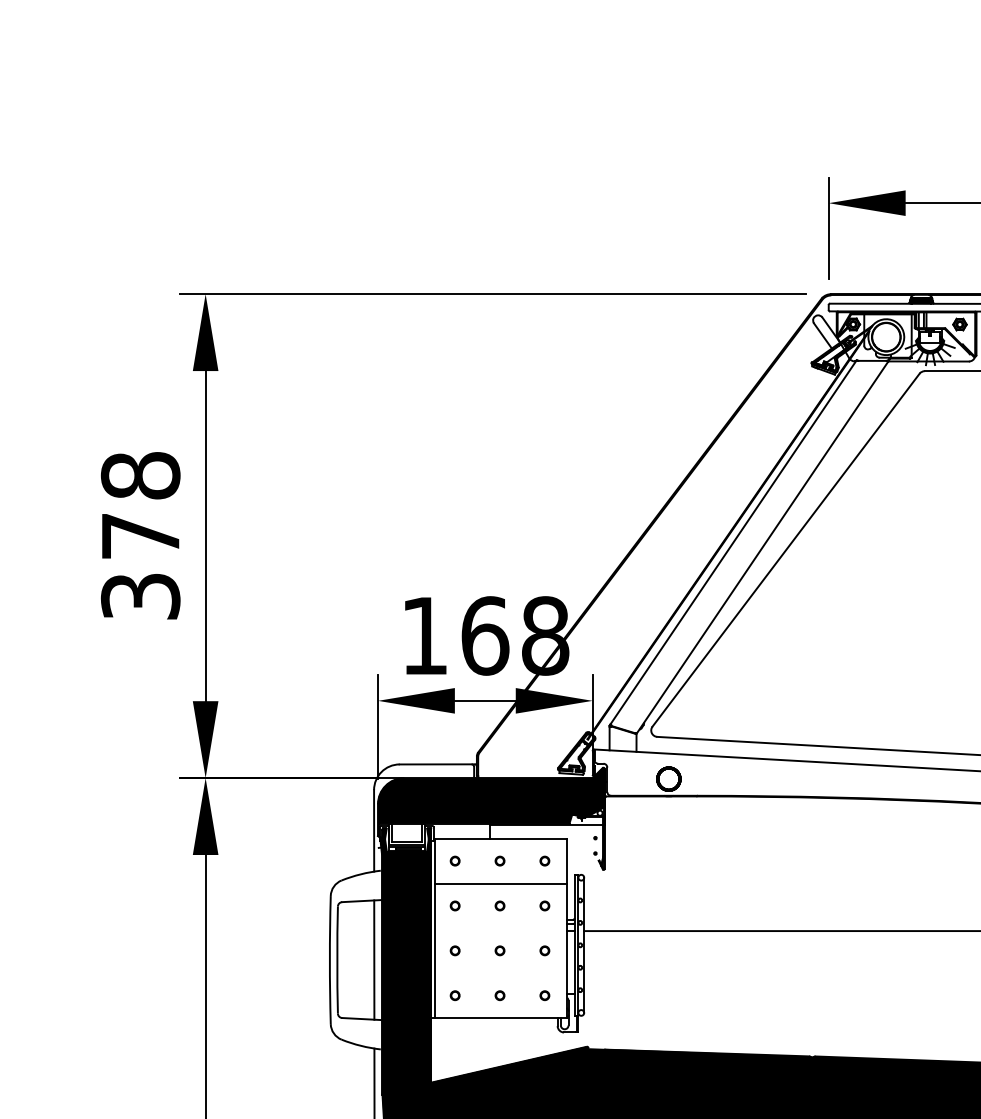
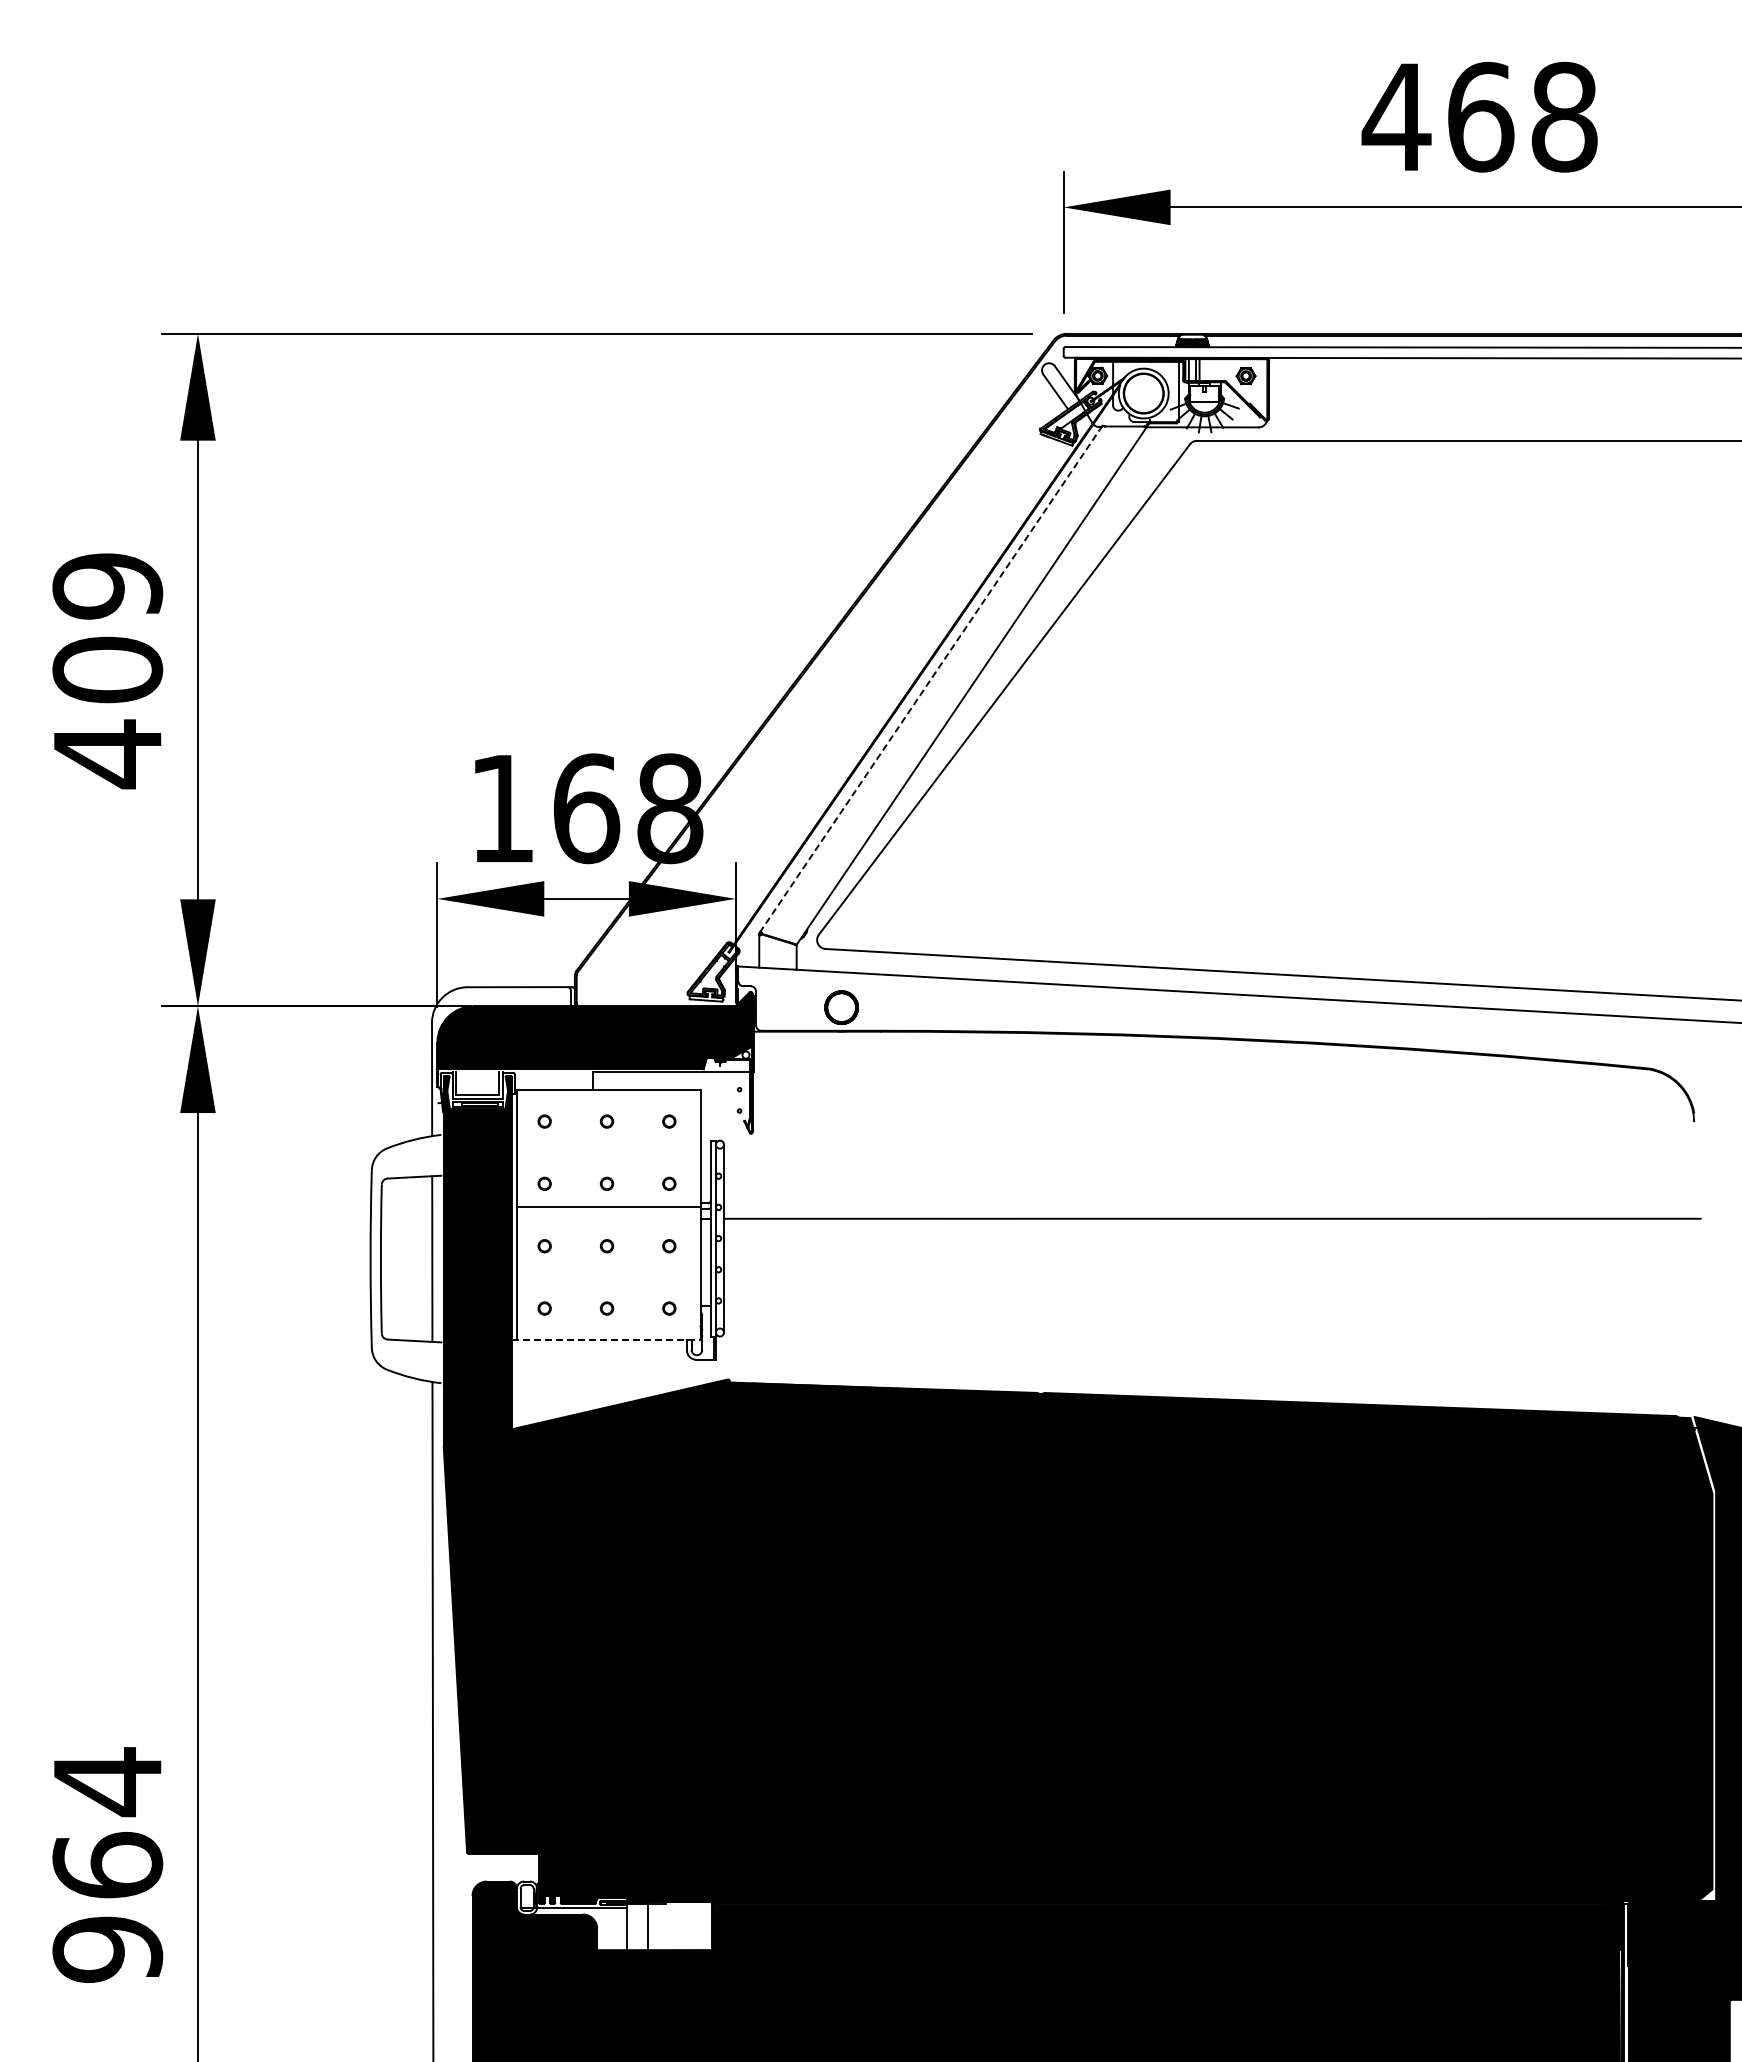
text: (140, 537) -> (107, 671), 378 -> 409
line: (733, 542) -> (931, 679), solid -> dashed
line: (501, 883) -> (608, 1206), moved
line: (499, 1017) -> (606, 1339), solid -> dashed

